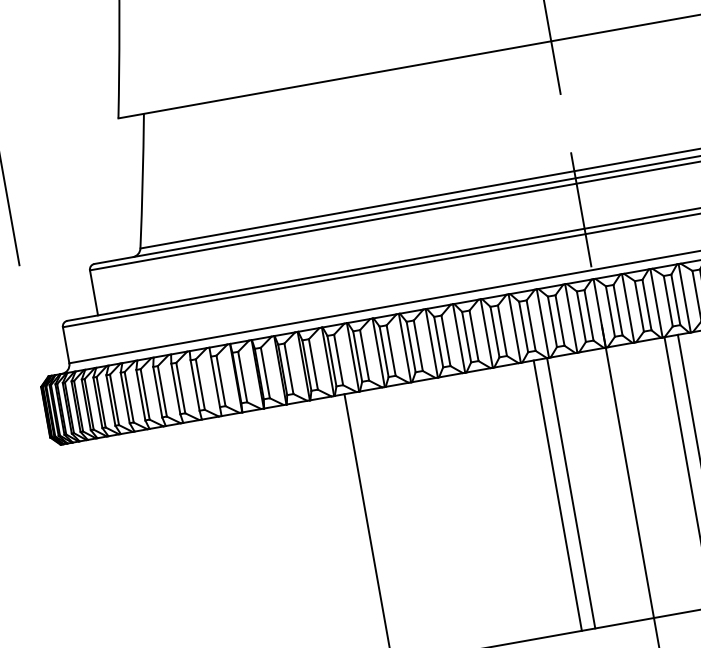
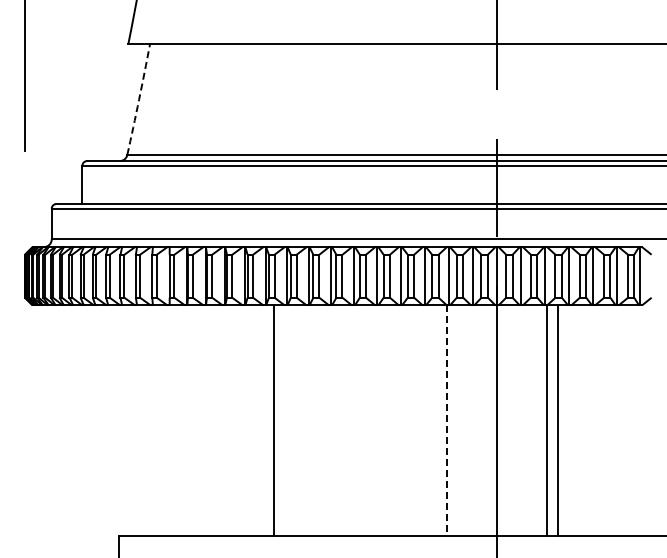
arc: (143, 180) -> (139, 99), solid -> dashed
line: (571, 494) -> (447, 421), solid -> dashed
line: (557, 495) -> (435, 420), removed

